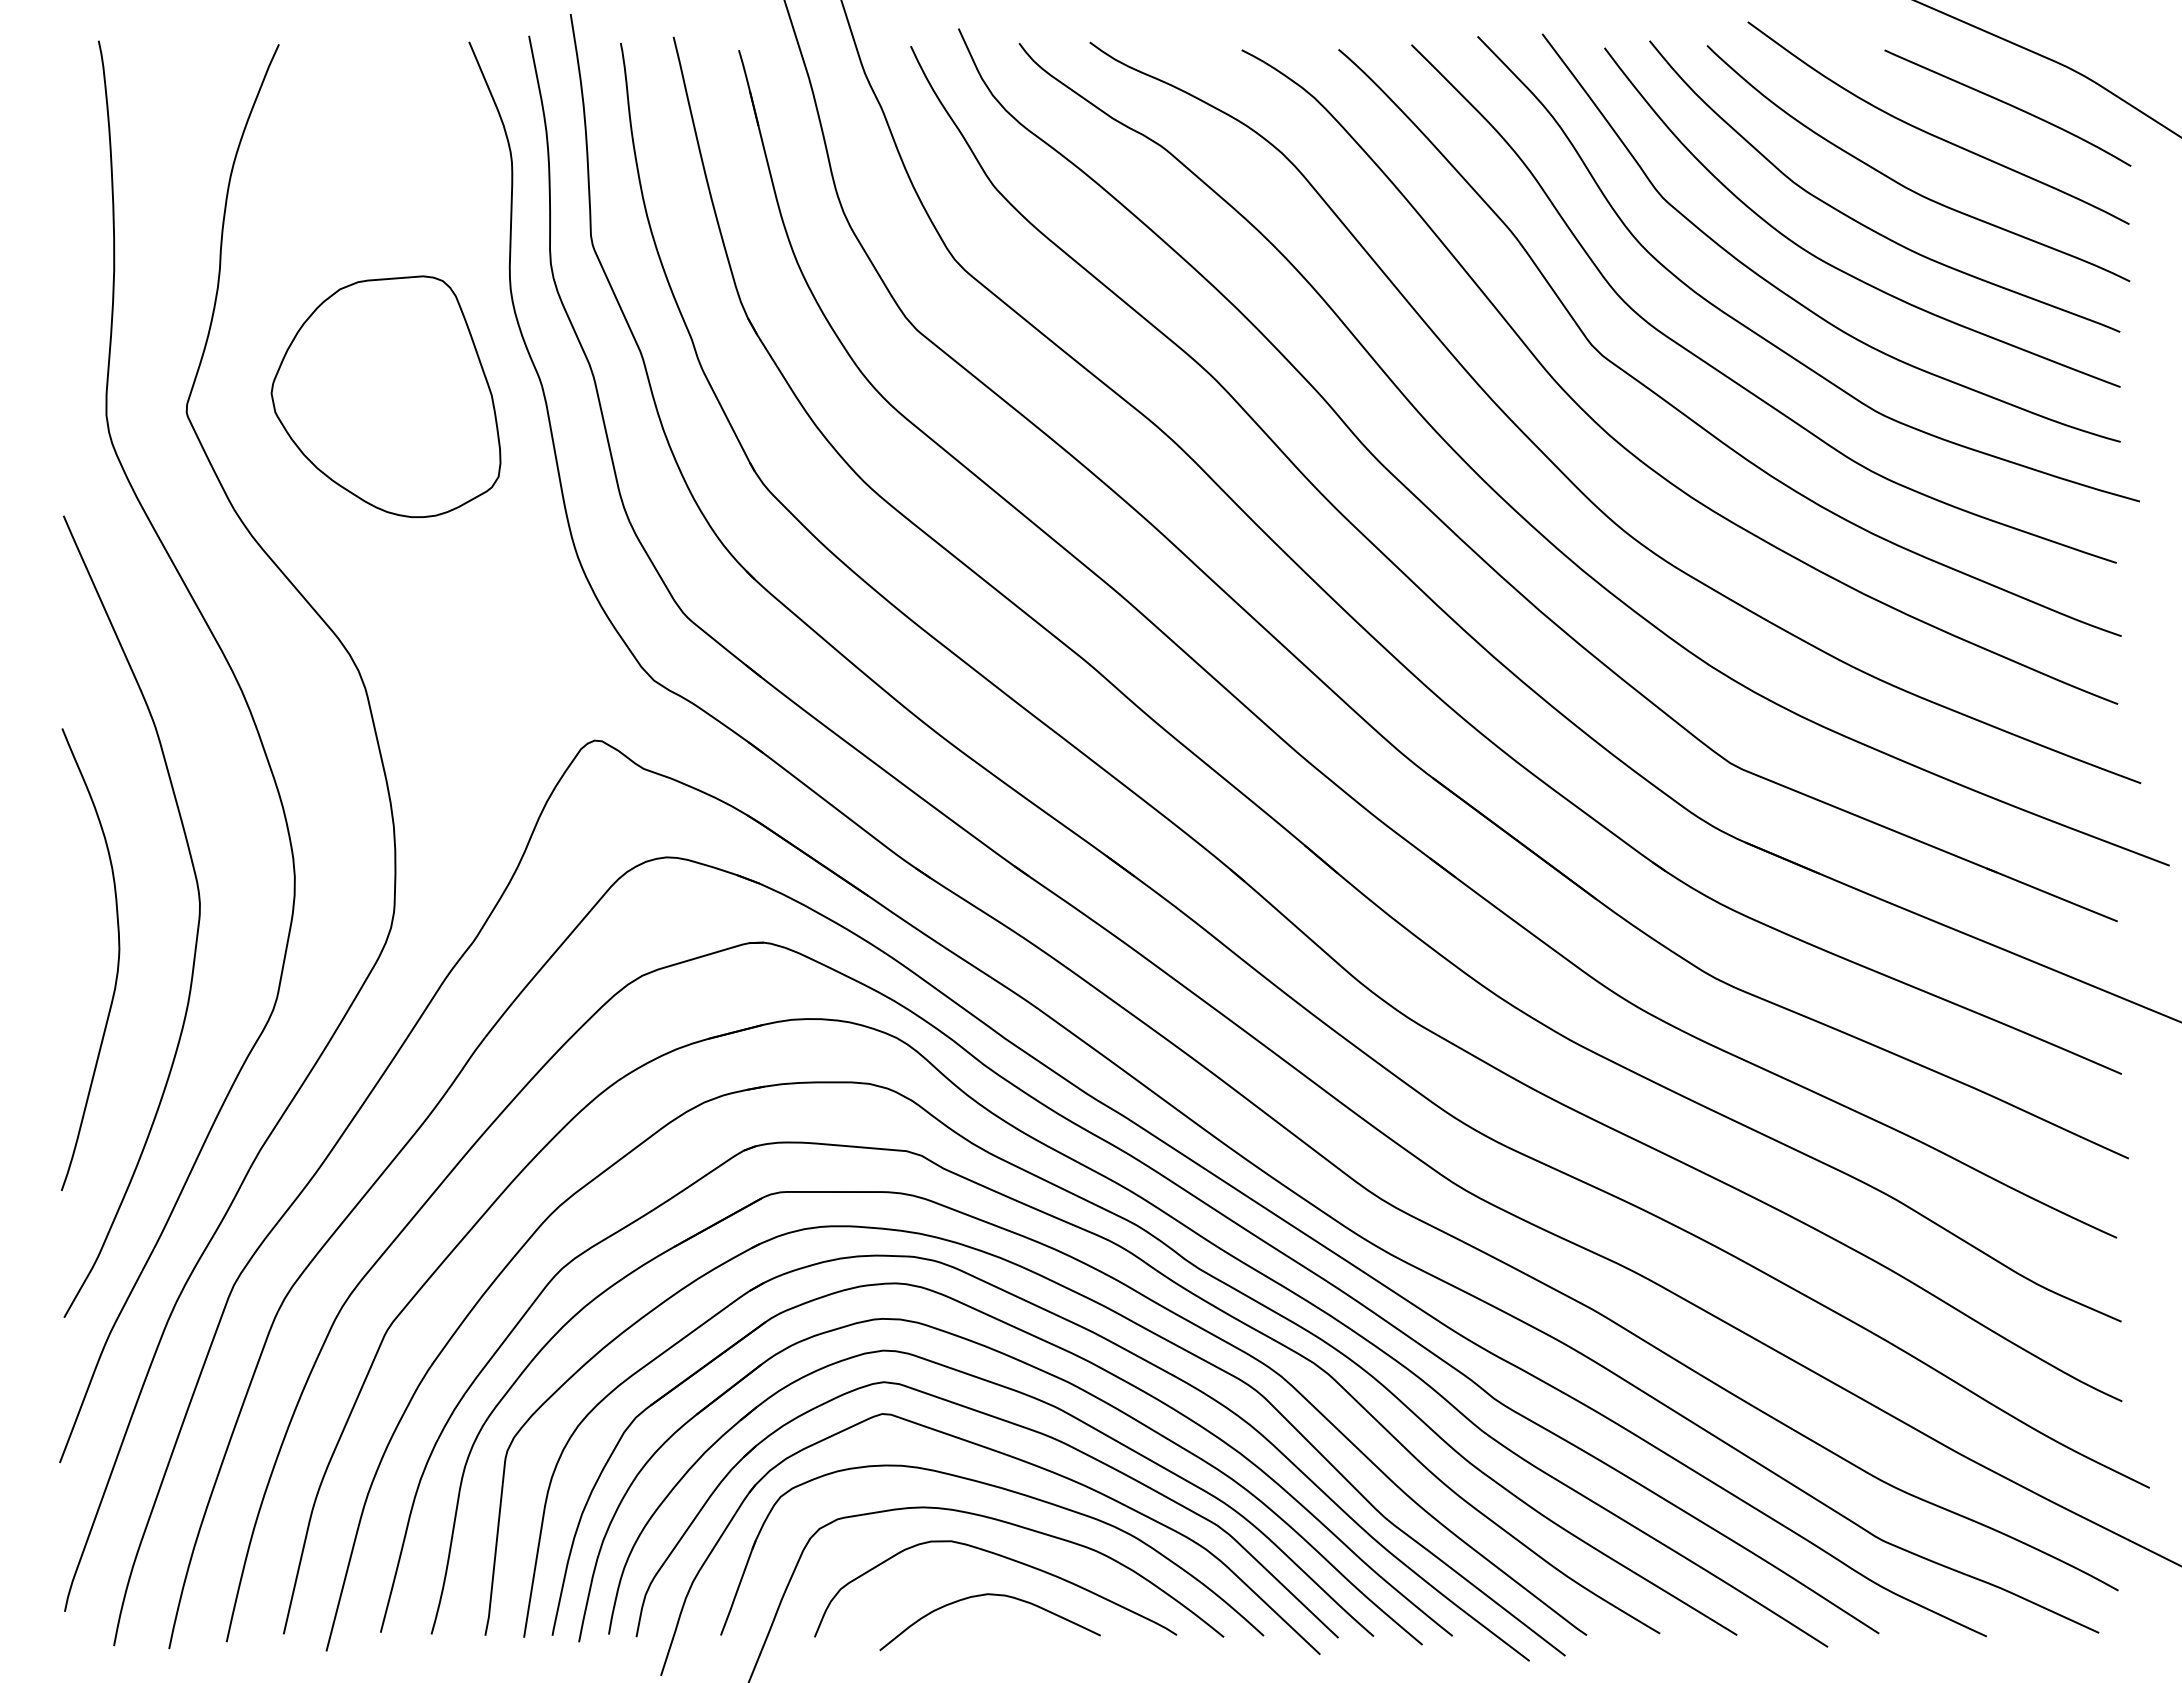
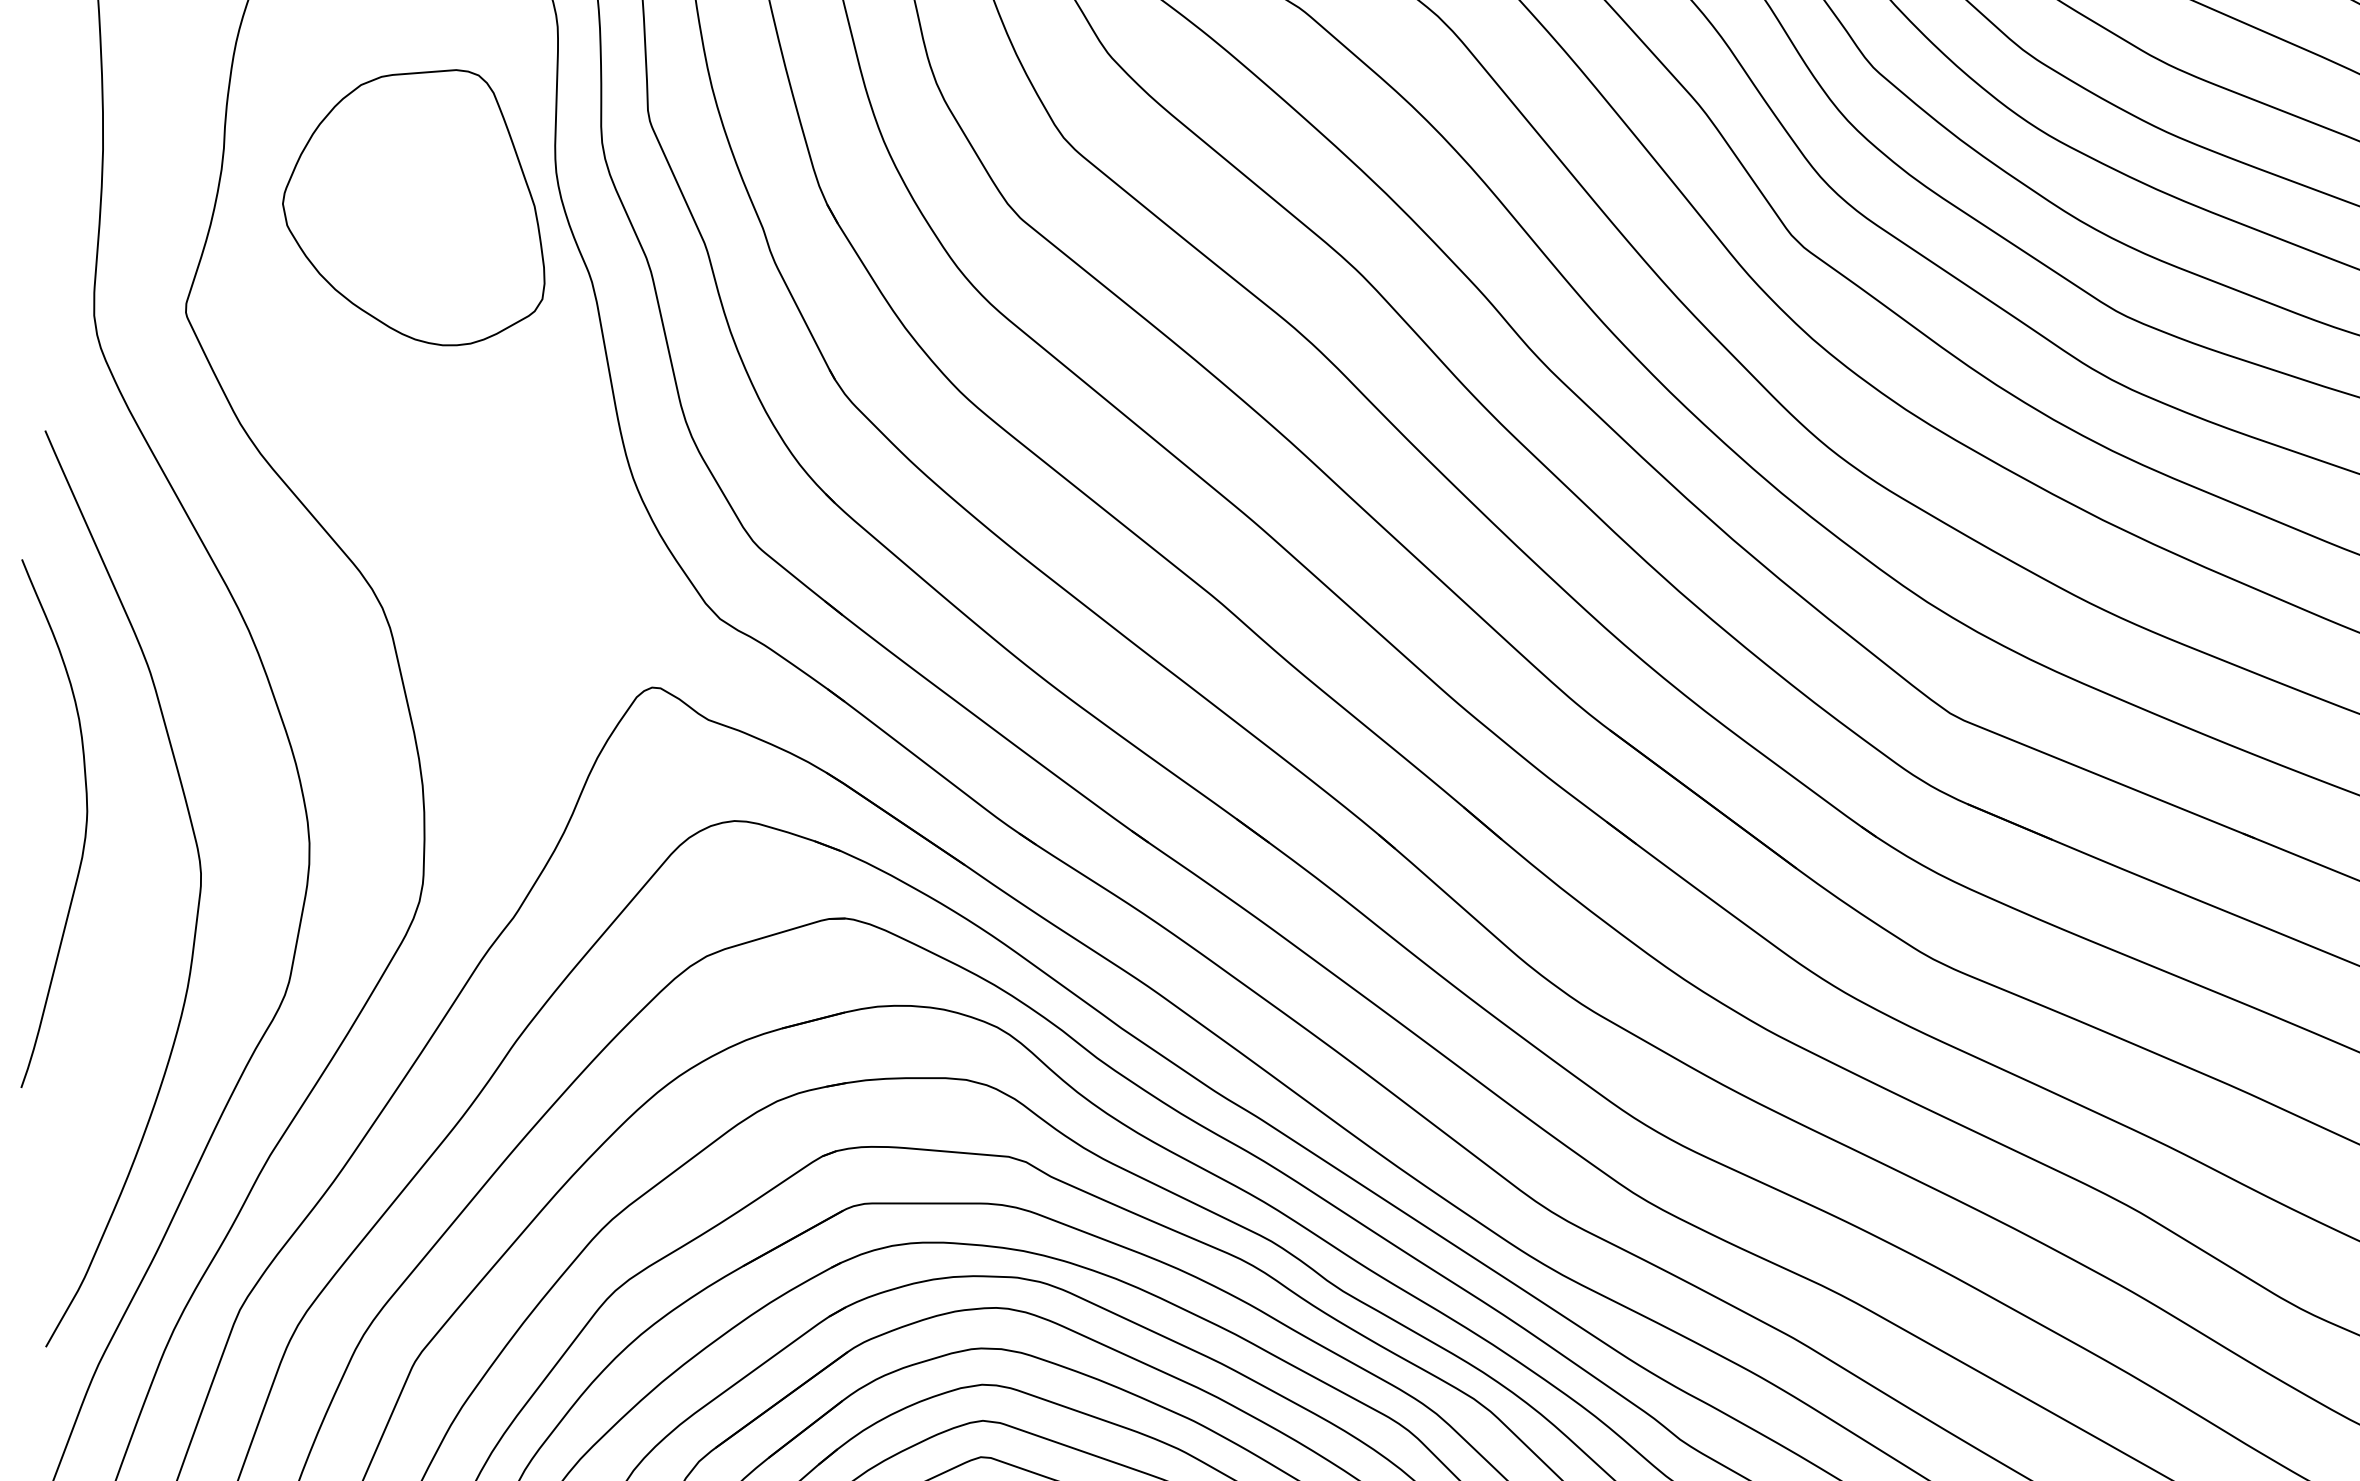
part: (385, 396) -> (413, 207), moved
curve: (117, 960) -> (85, 824), moved

